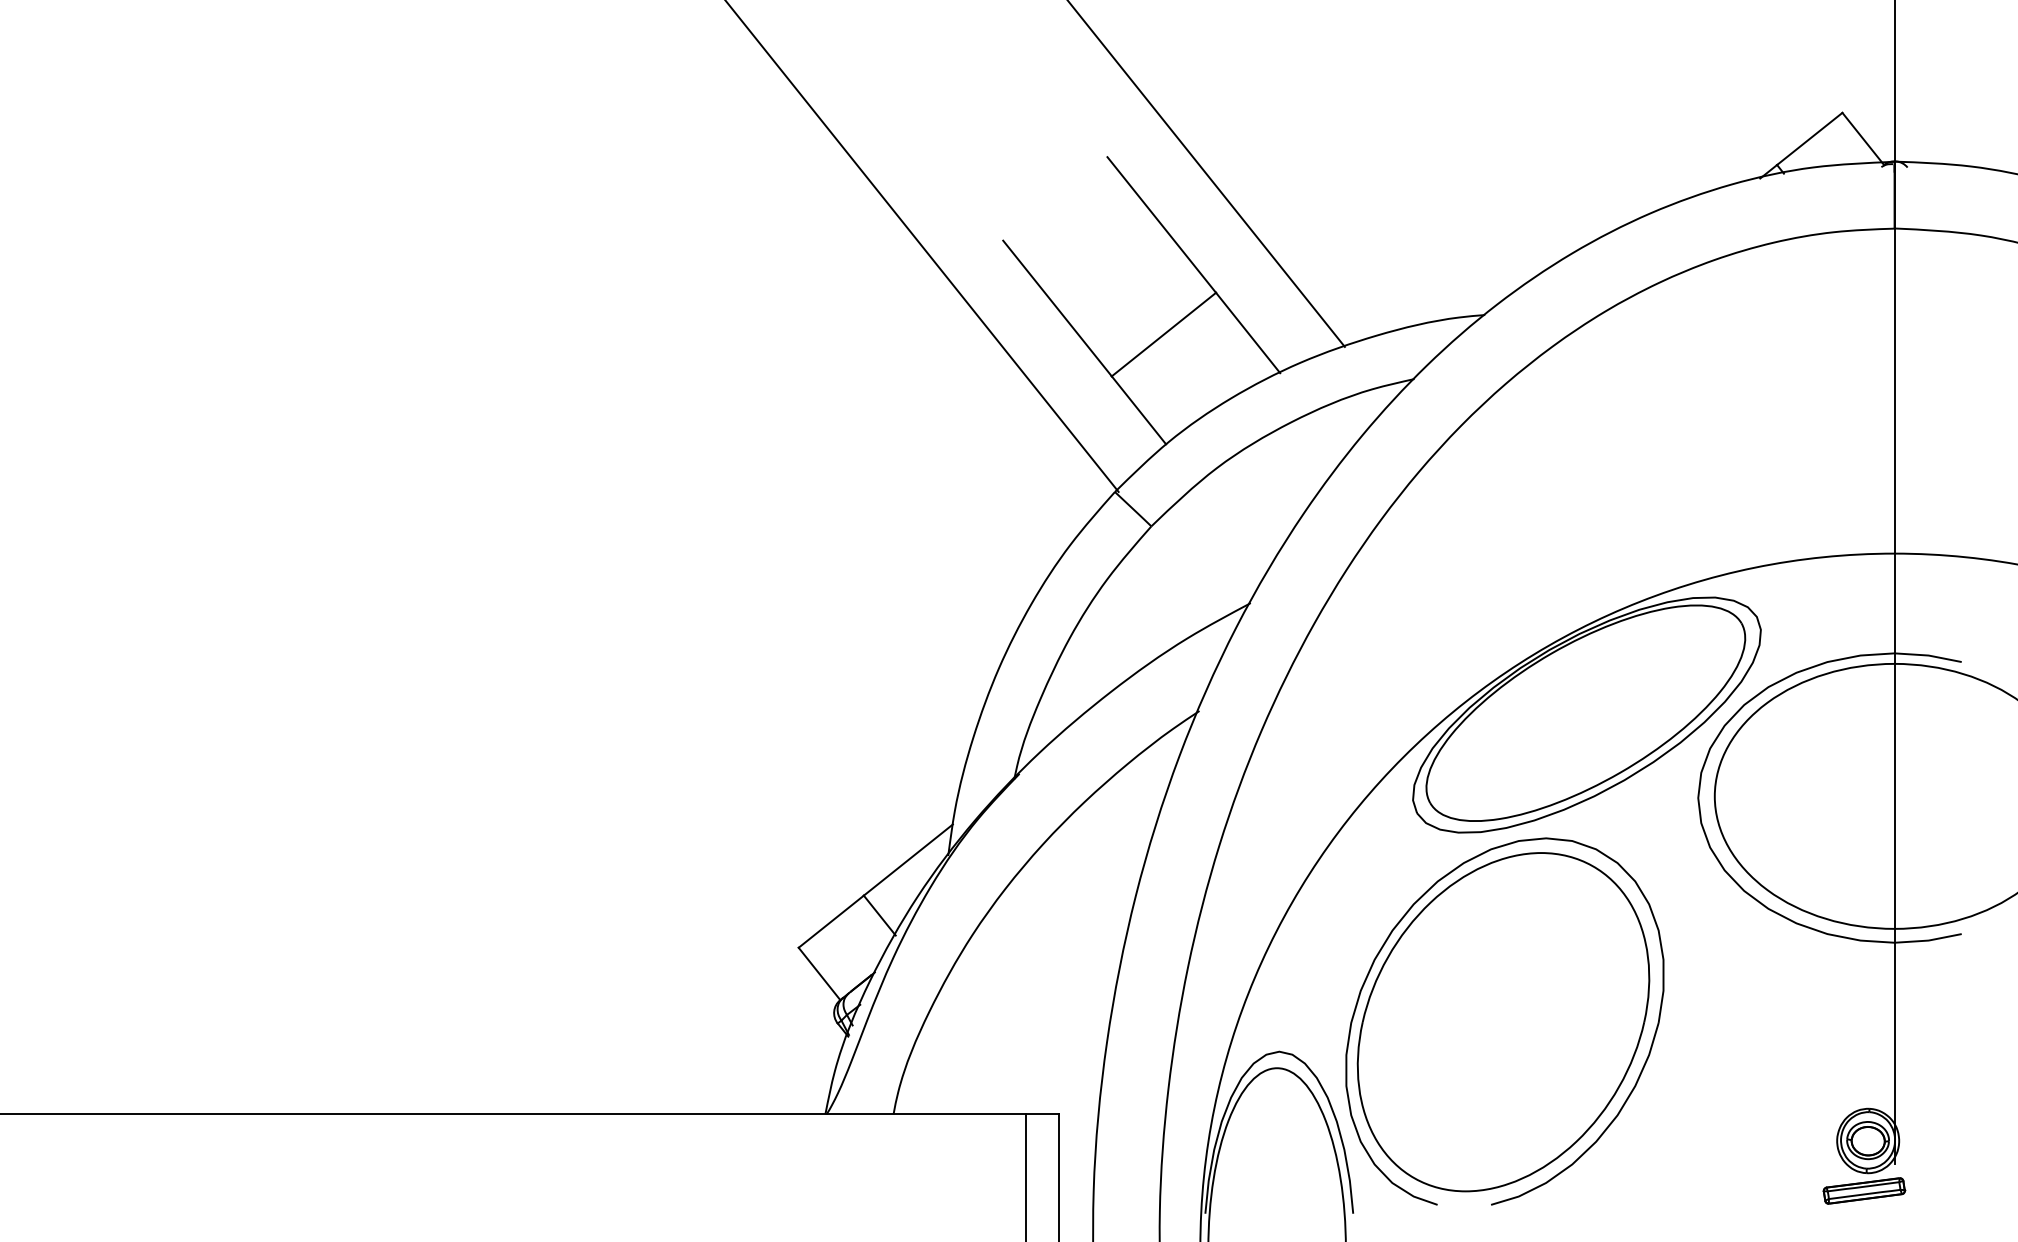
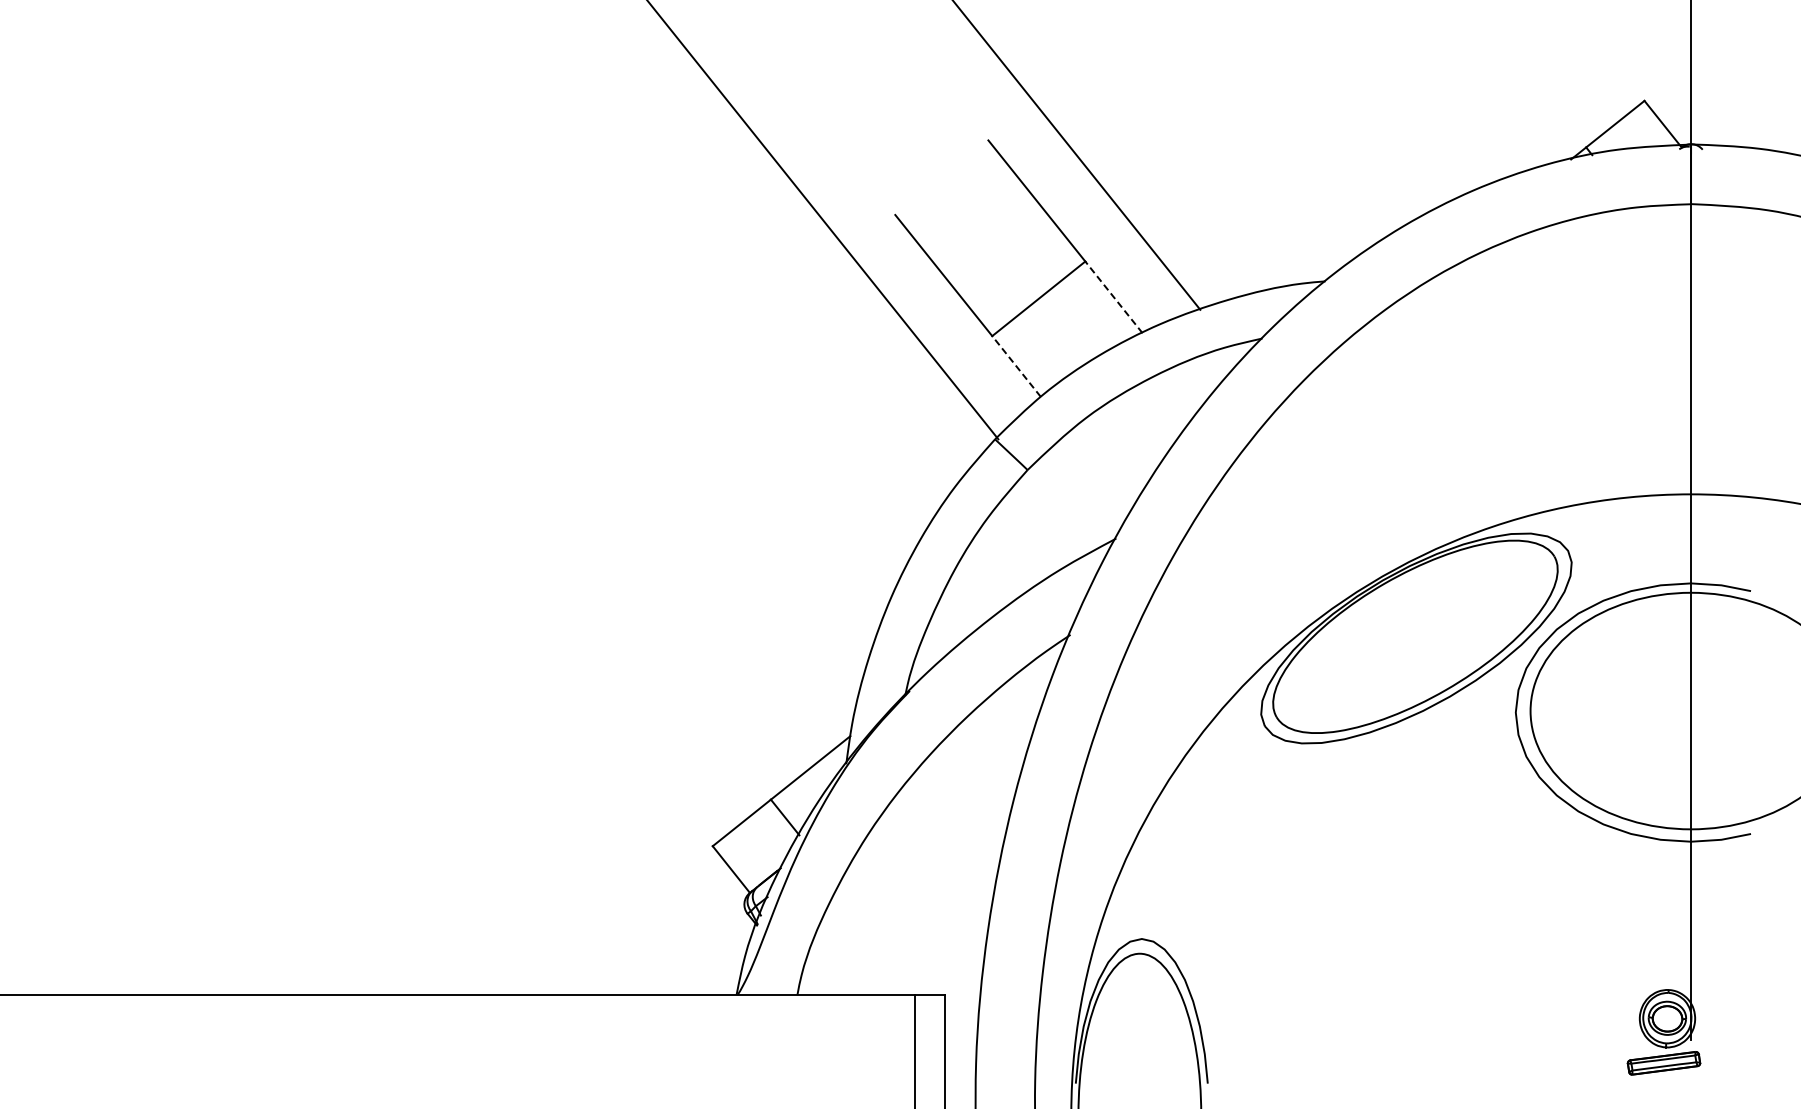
line: (1247, 333) -> (1113, 297), solid -> dashed
line: (1138, 410) -> (1016, 366), solid -> dashed
part: (1504, 1020) -> (1342, 911), removed

